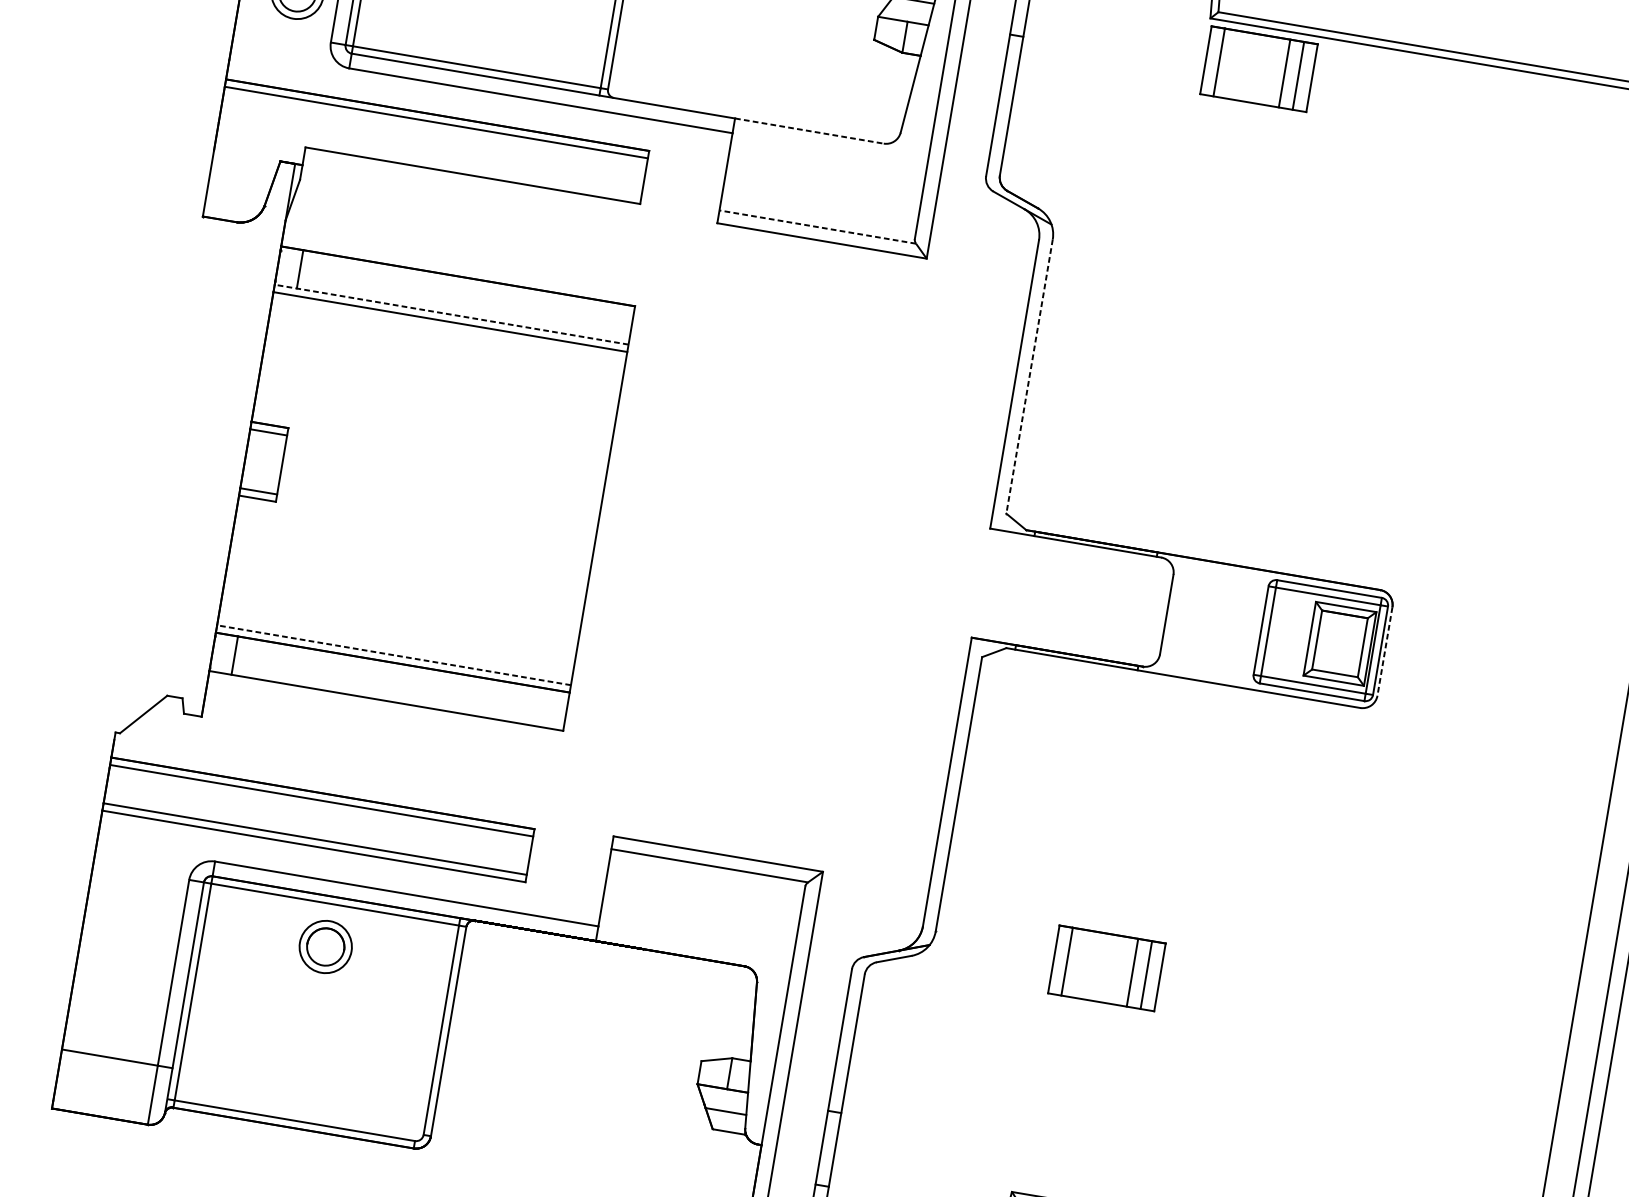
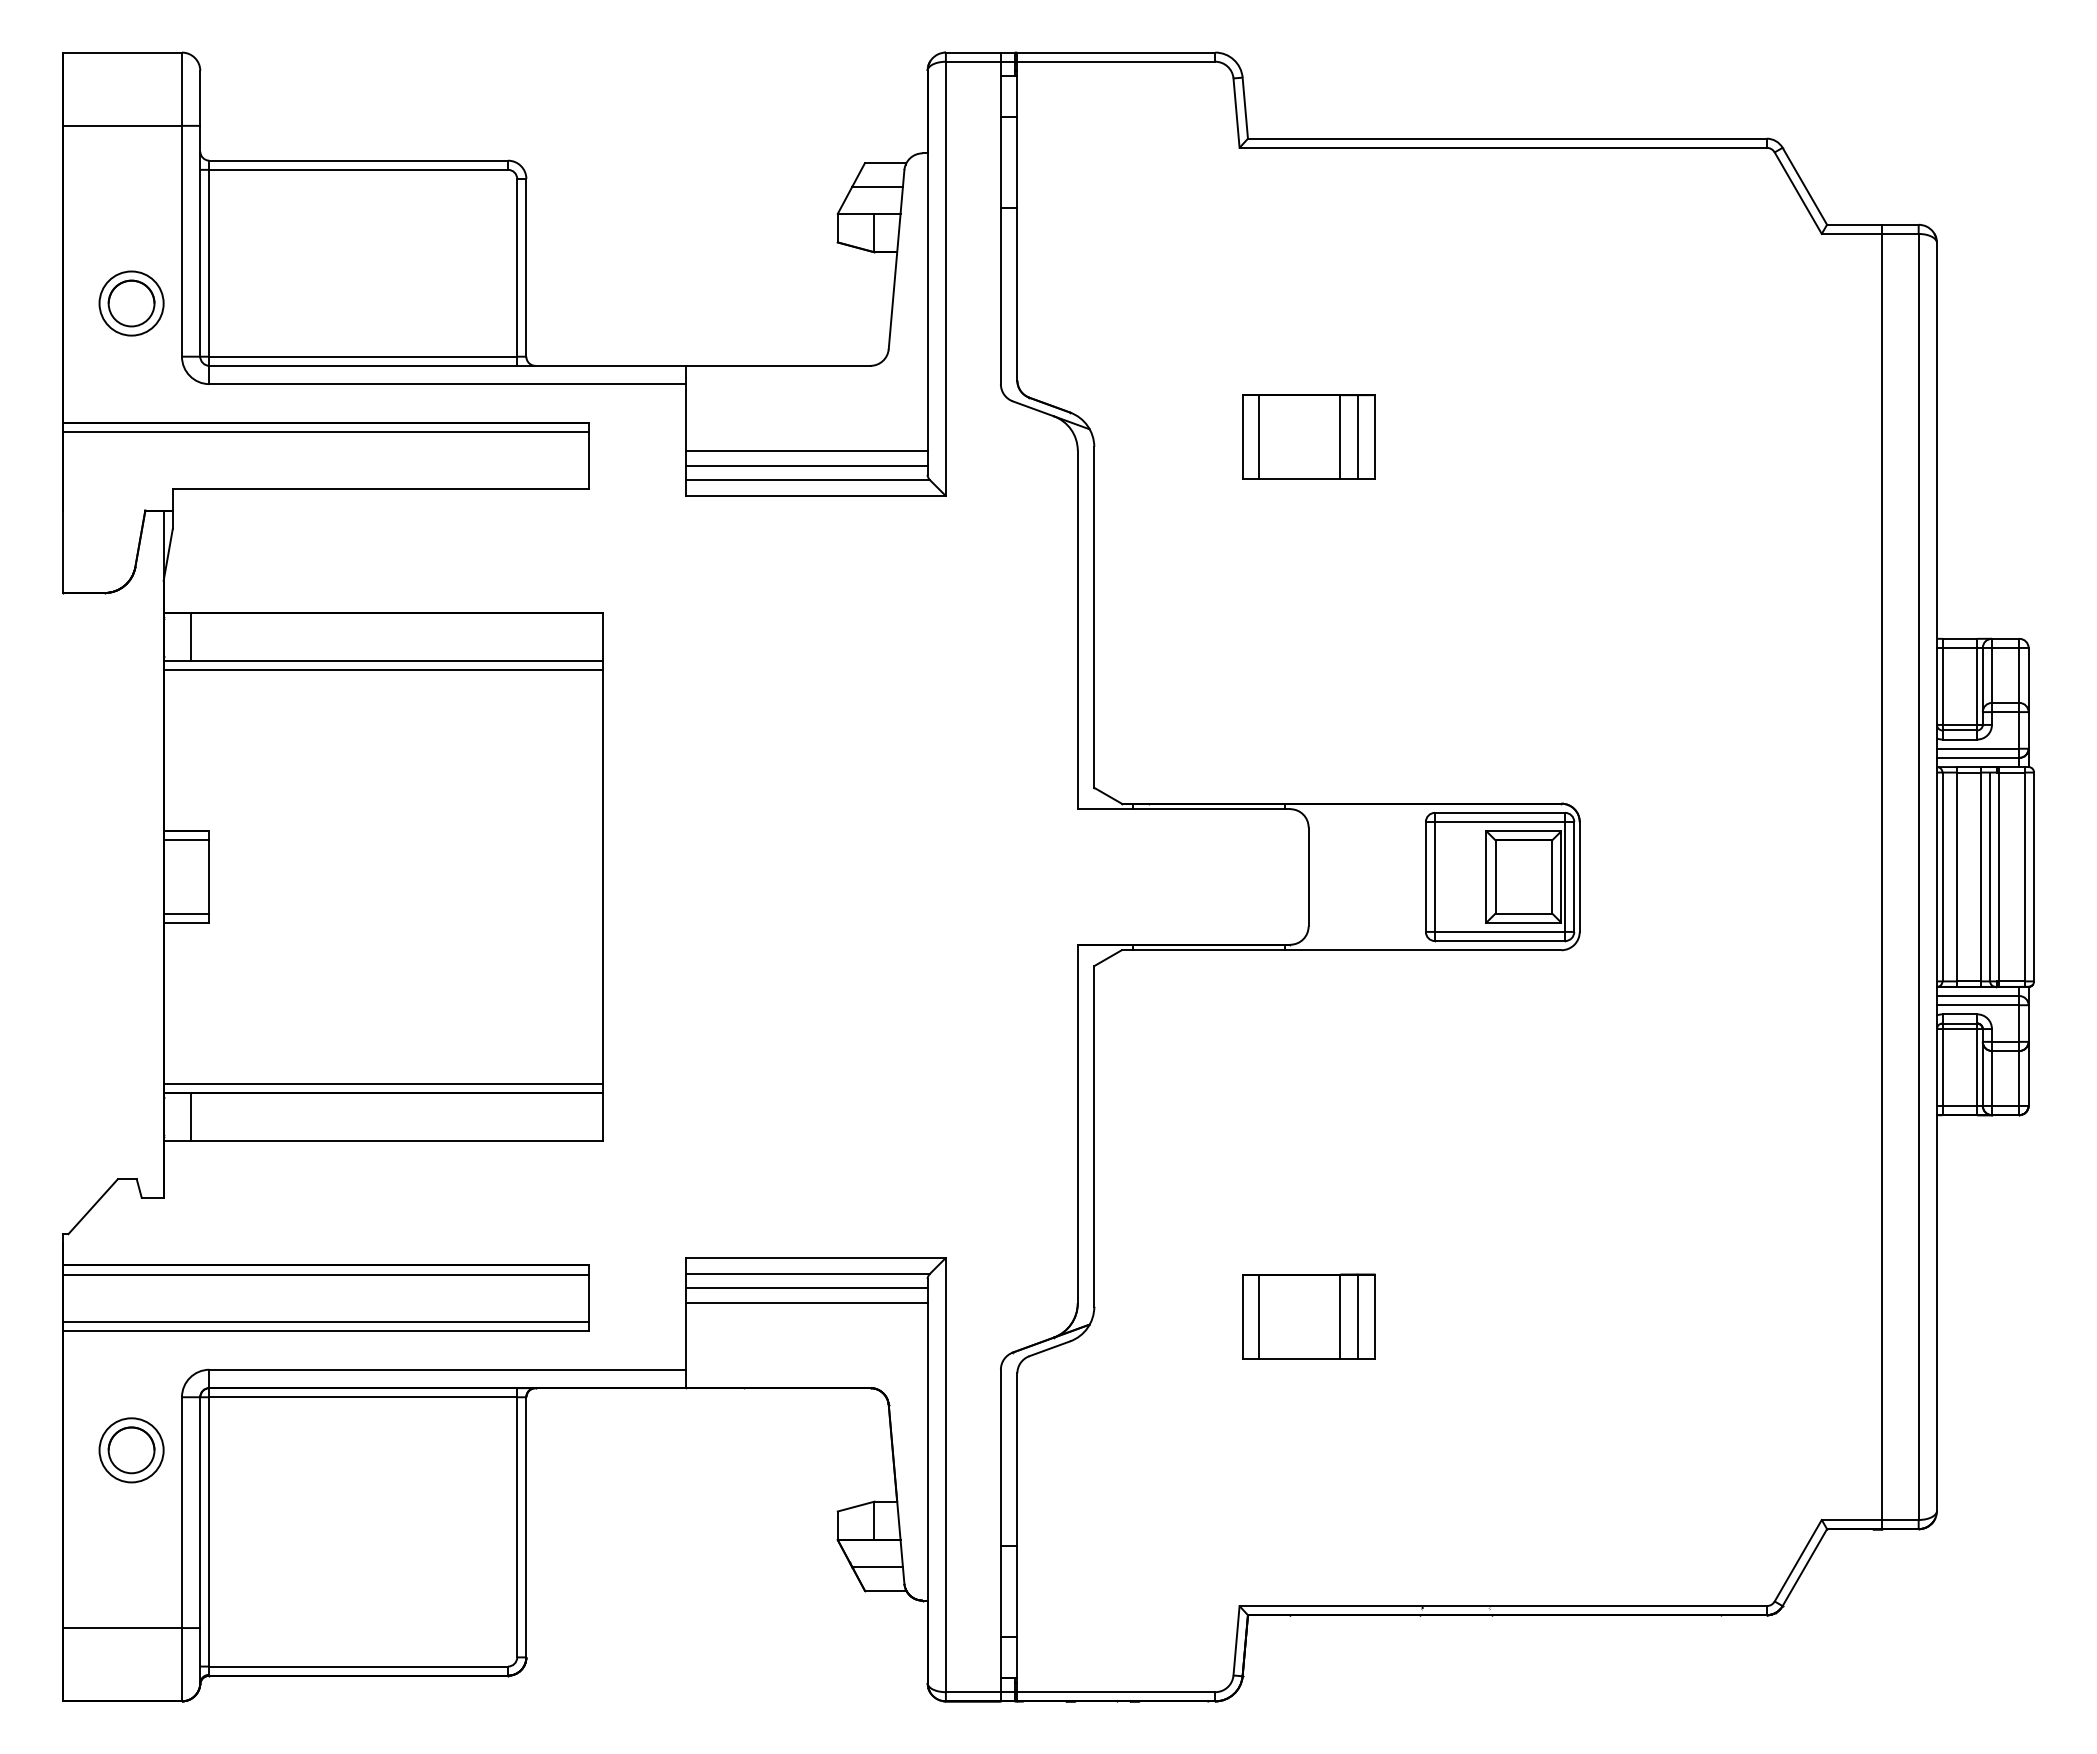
part: (1259, 68) -> (1308, 436), moved
line: (809, 130) -> (778, 365), dashed -> solid
line: (820, 203) -> (806, 450), added
line: (818, 215) -> (806, 466), added
line: (817, 227) -> (807, 480), dashed -> solid
line: (451, 314) -> (383, 660), dashed -> solid
line: (1029, 376) -> (1094, 617), dashed -> solid
line: (1384, 651) -> (1579, 876), dashed -> solid
line: (394, 654) -> (383, 1083), dashed -> solid
line: (706, 876) -> (806, 1287), added
line: (704, 889) -> (806, 1303), added
part: (325, 947) -> (131, 1450), moved

